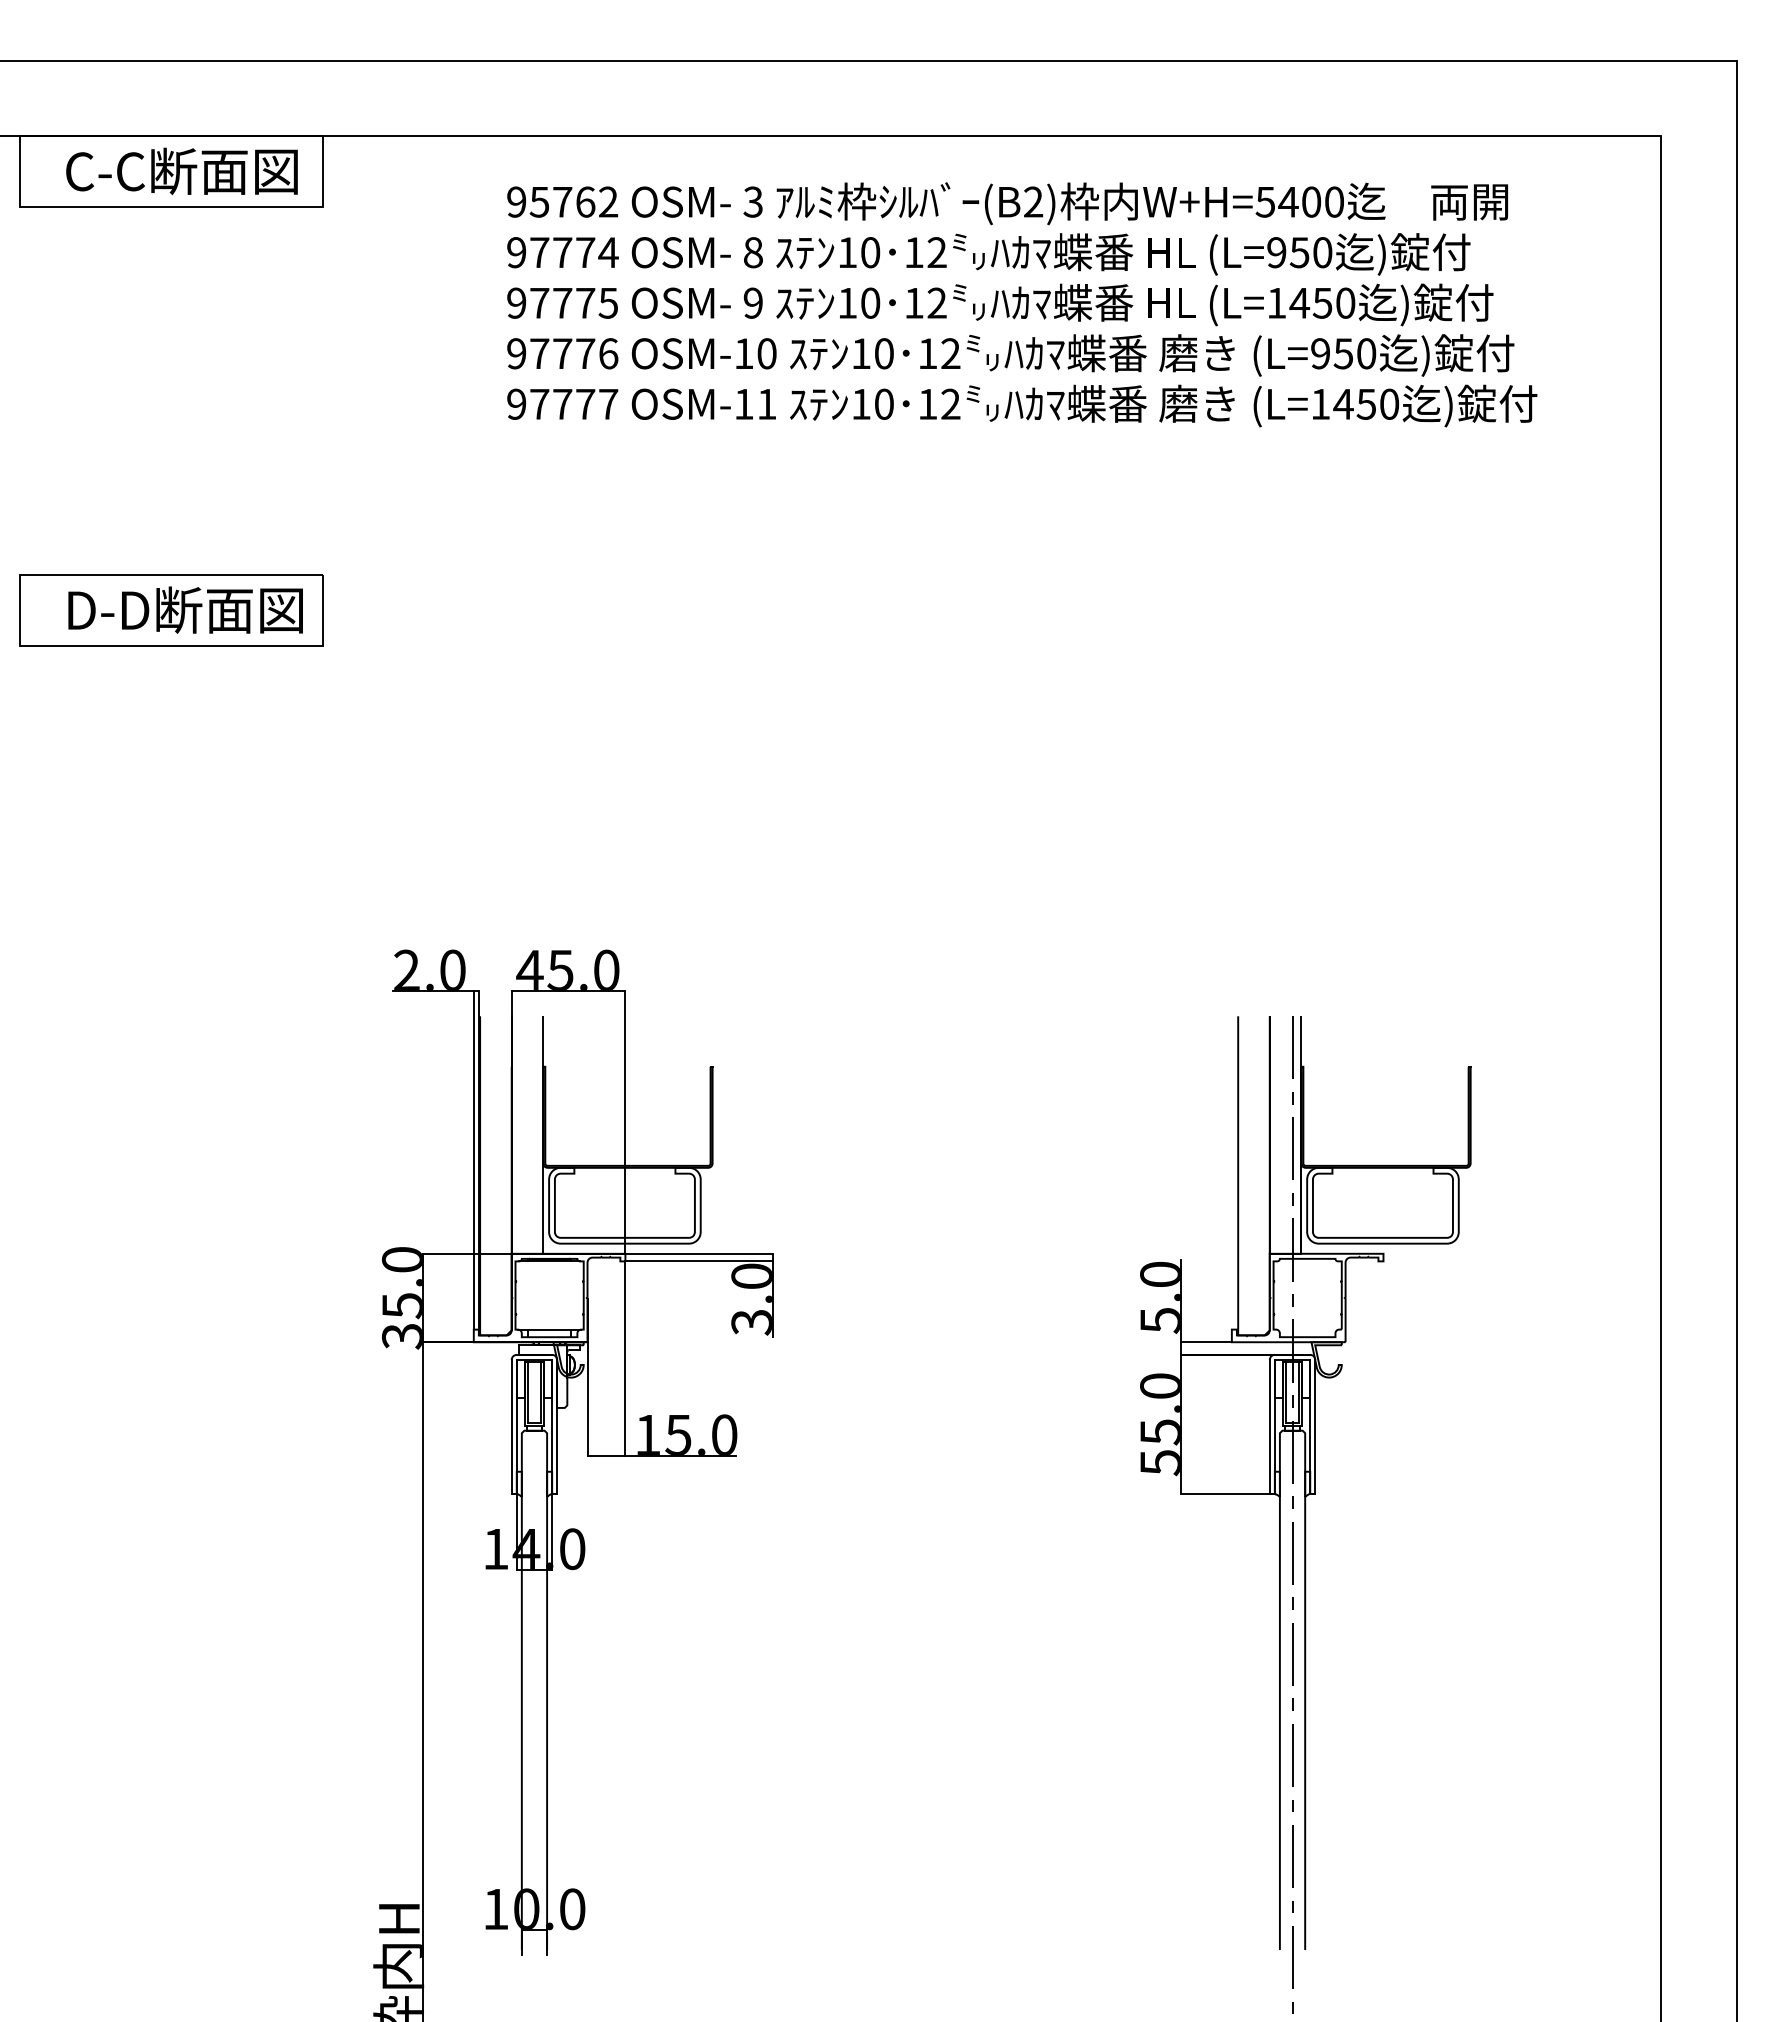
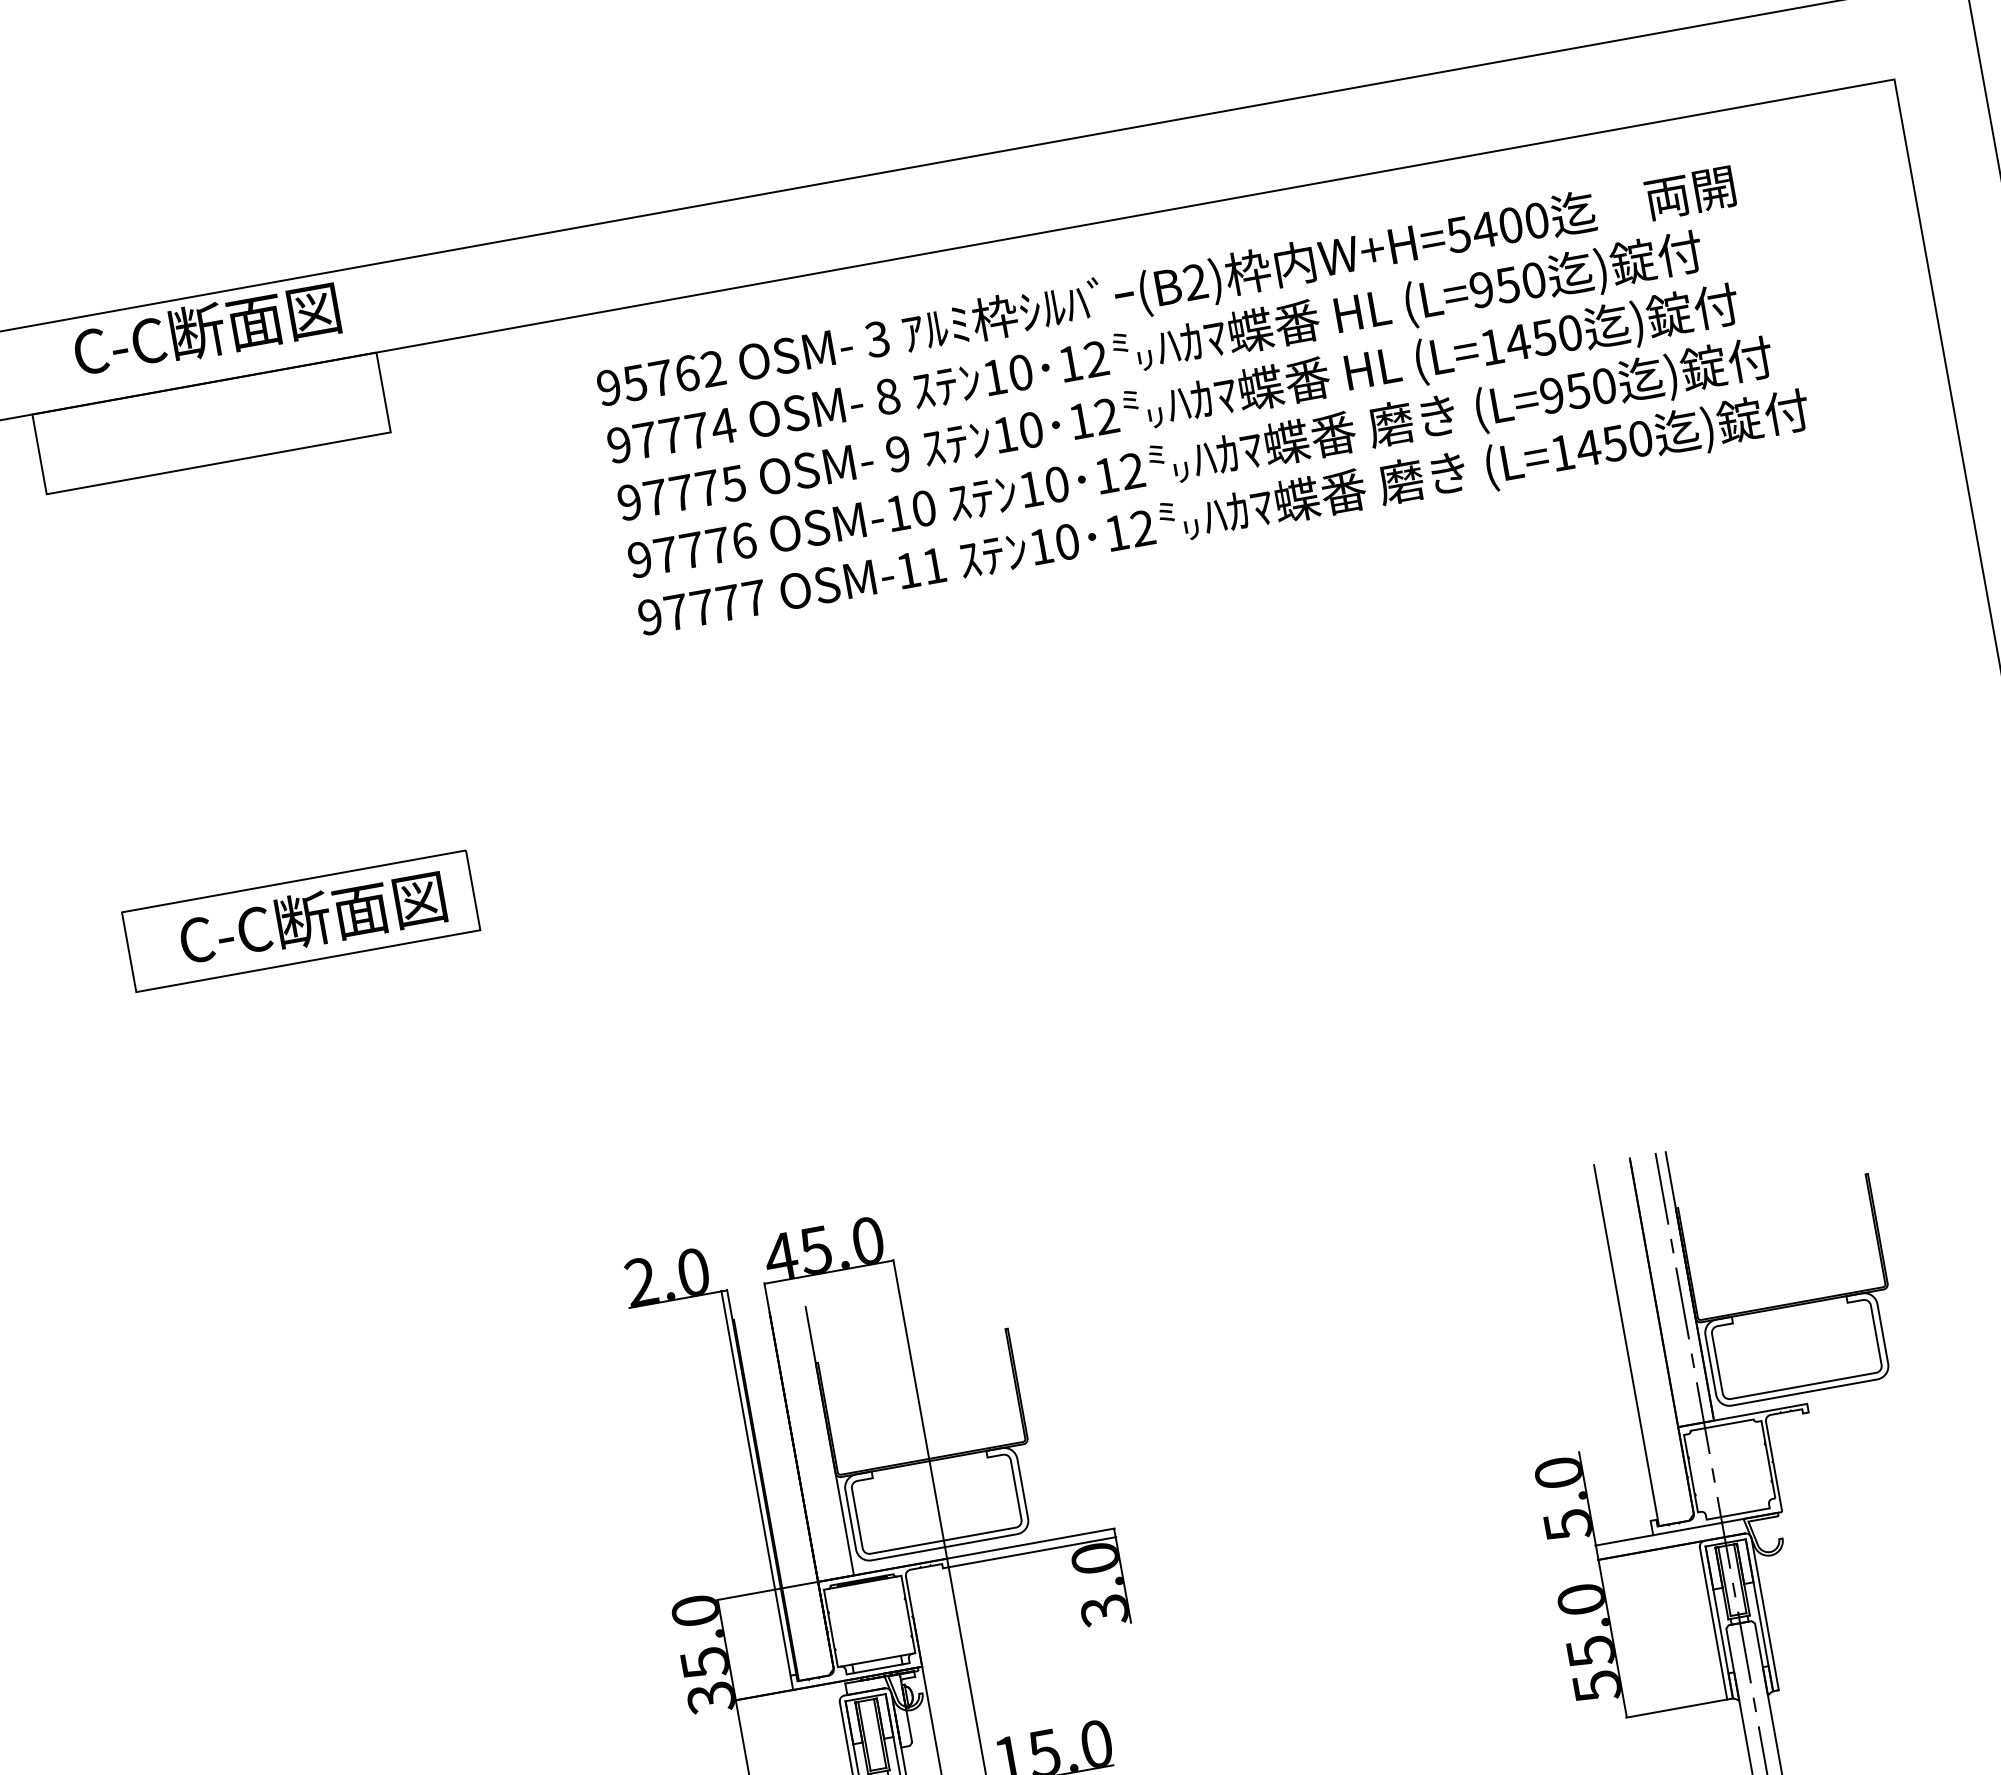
text: (181, 170) -> (205, 329), moved
text: (184, 609) -> (315, 917), D-D断面図 -> C-C断面図

